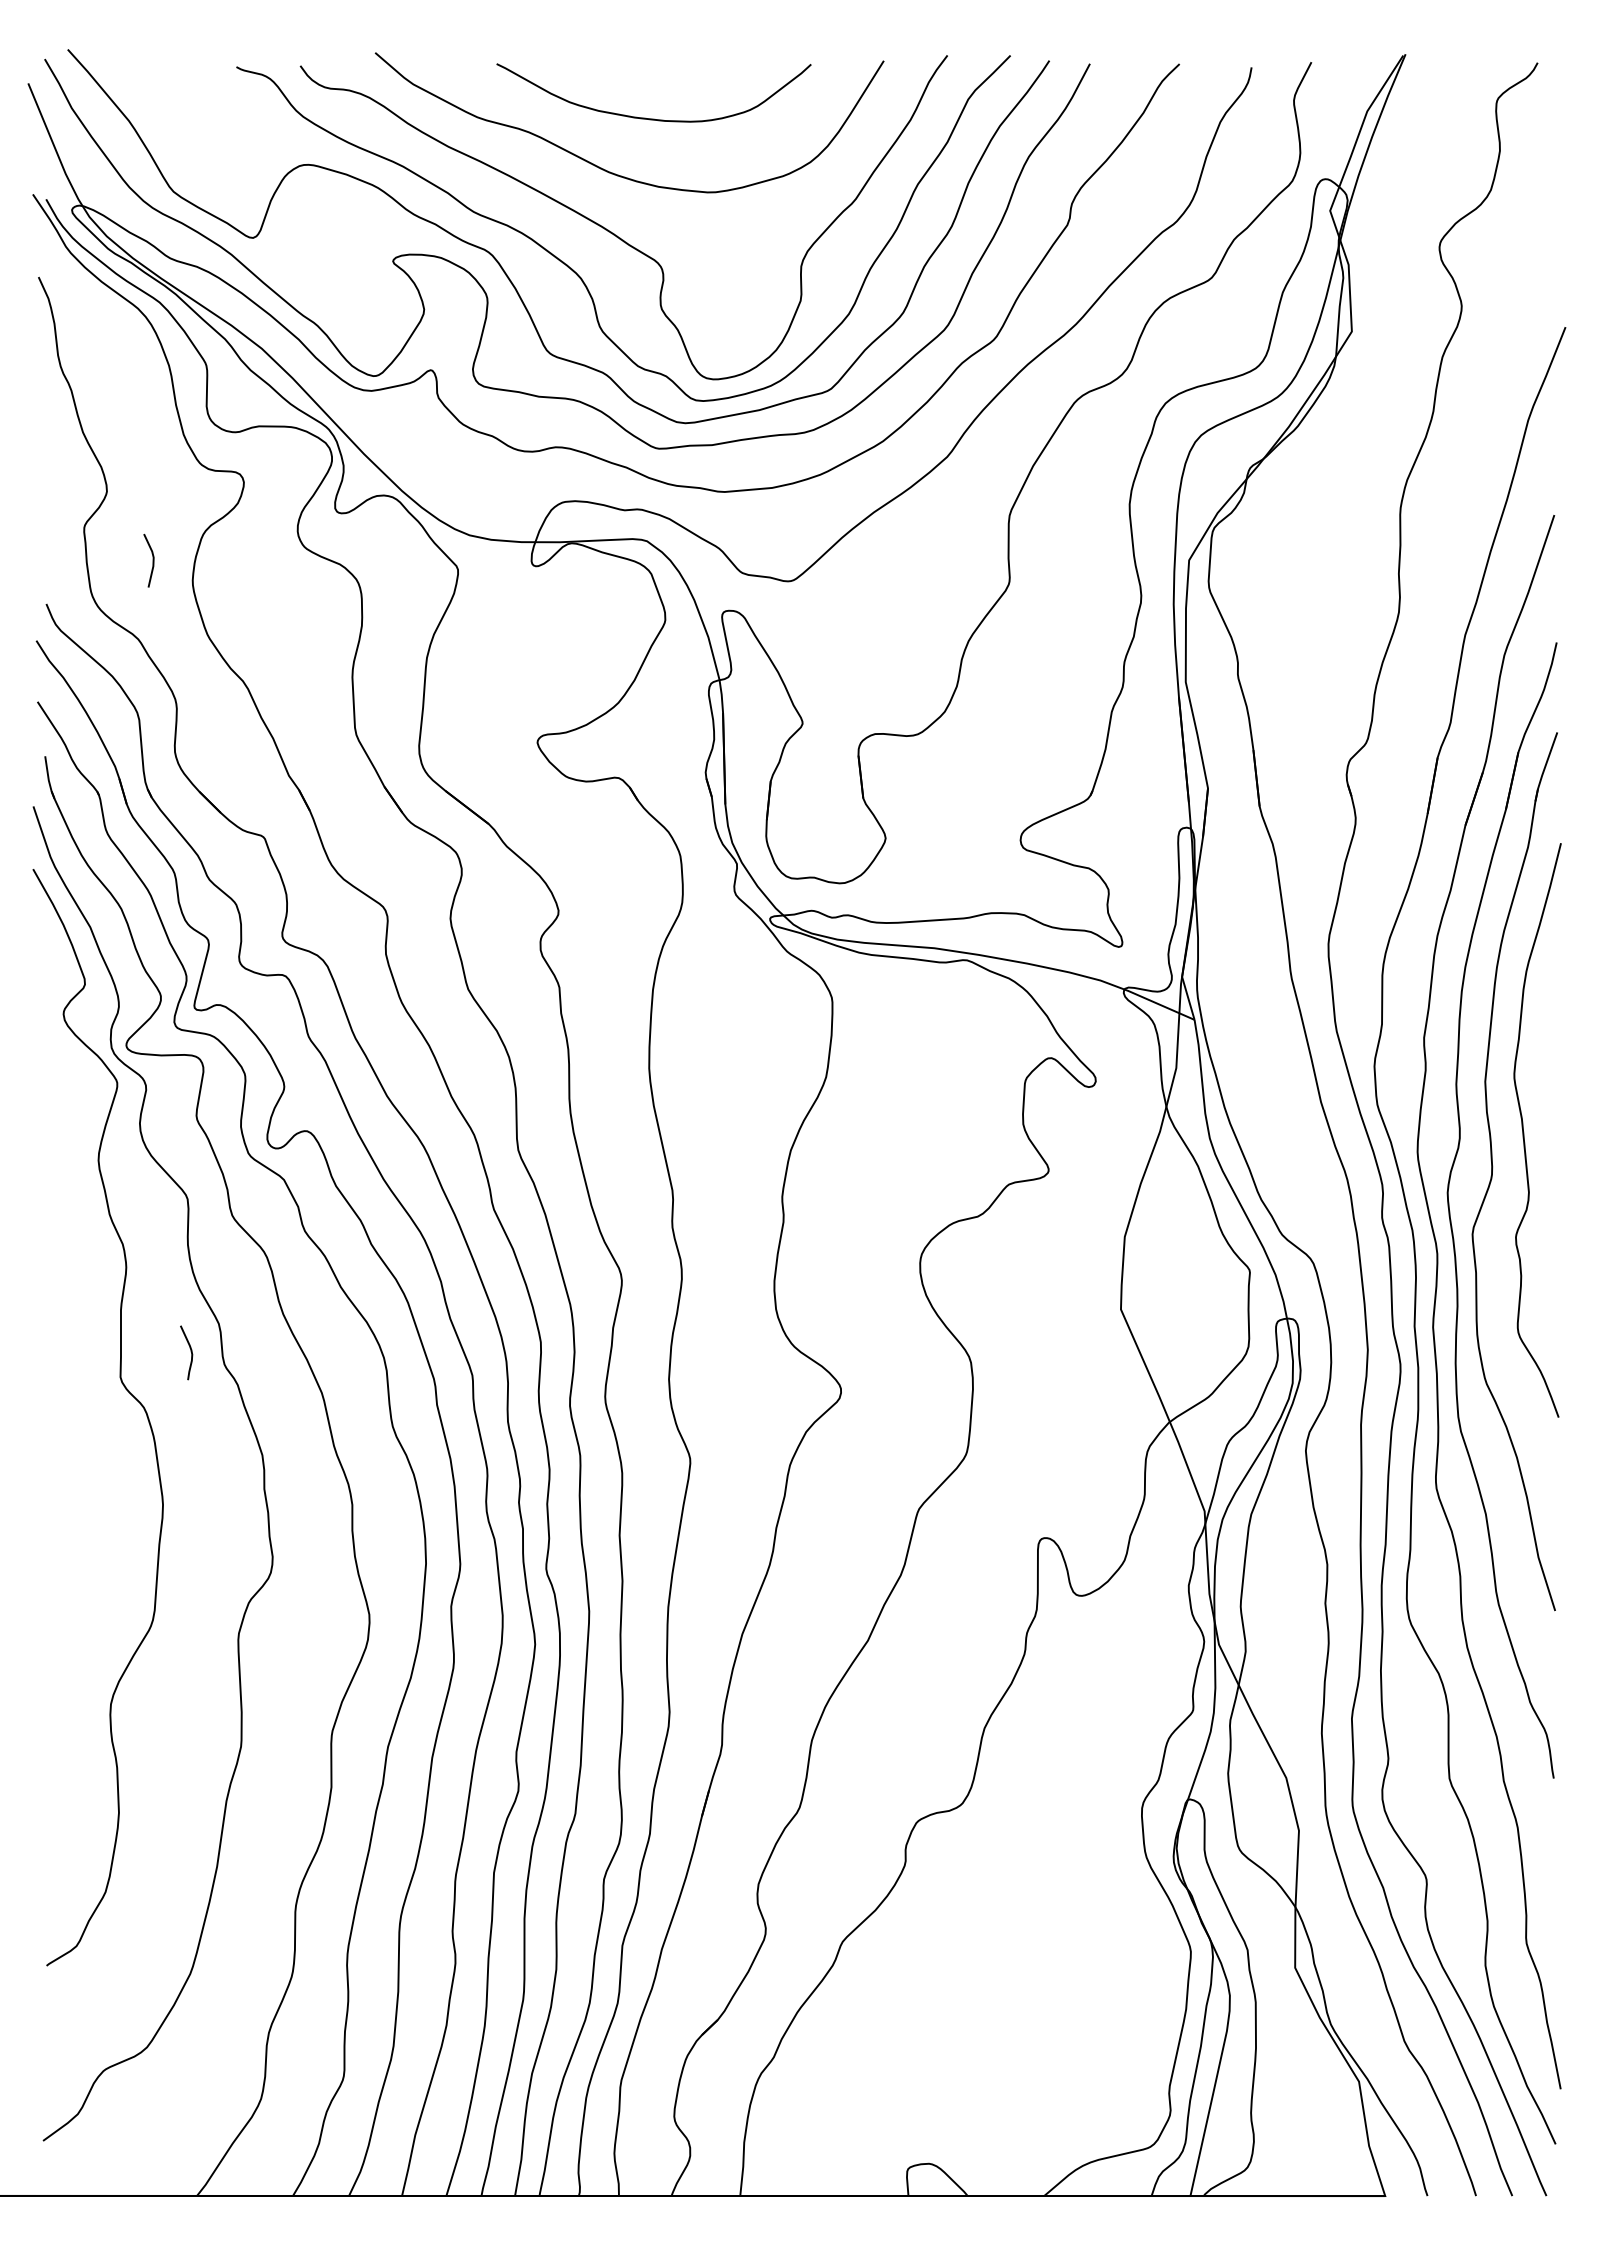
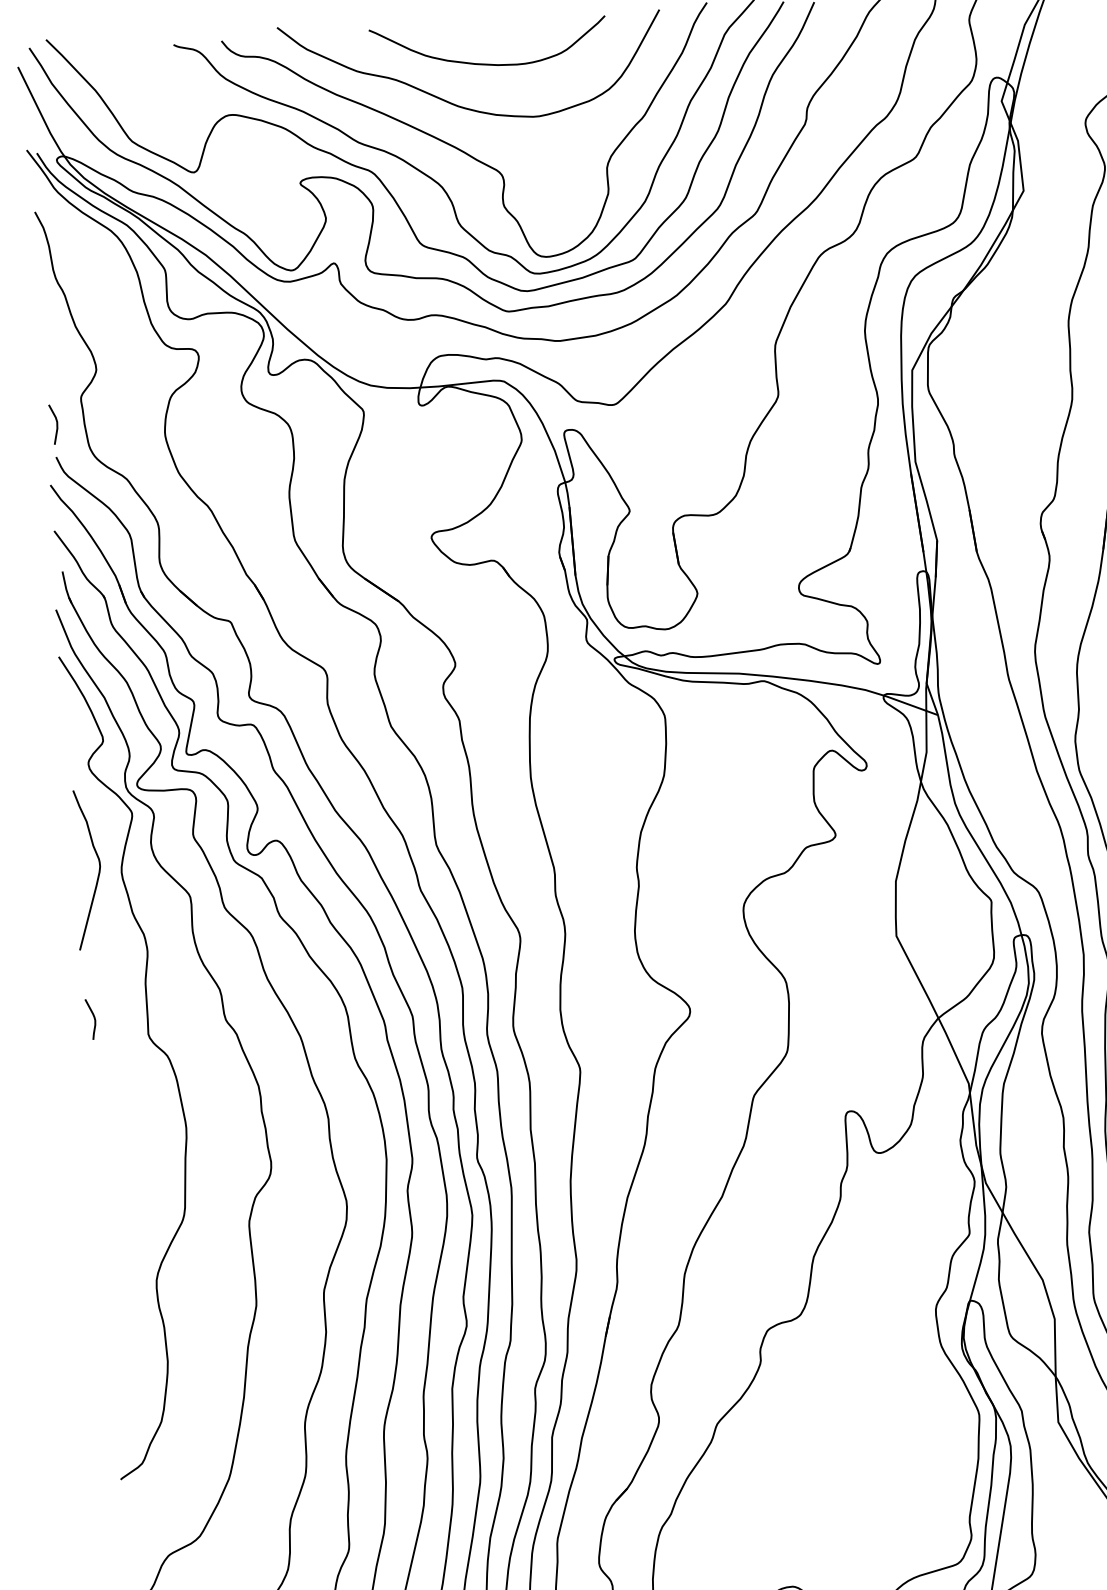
line: (152, 560) -> (56, 424), moved
curve: (68, 1155) -> (98, 870), added
curve: (190, 1351) -> (93, 1018), moved

